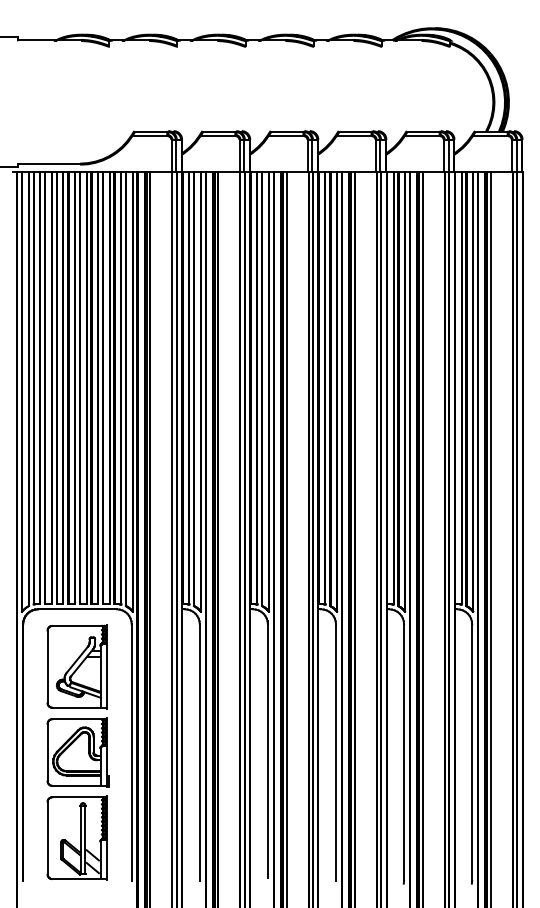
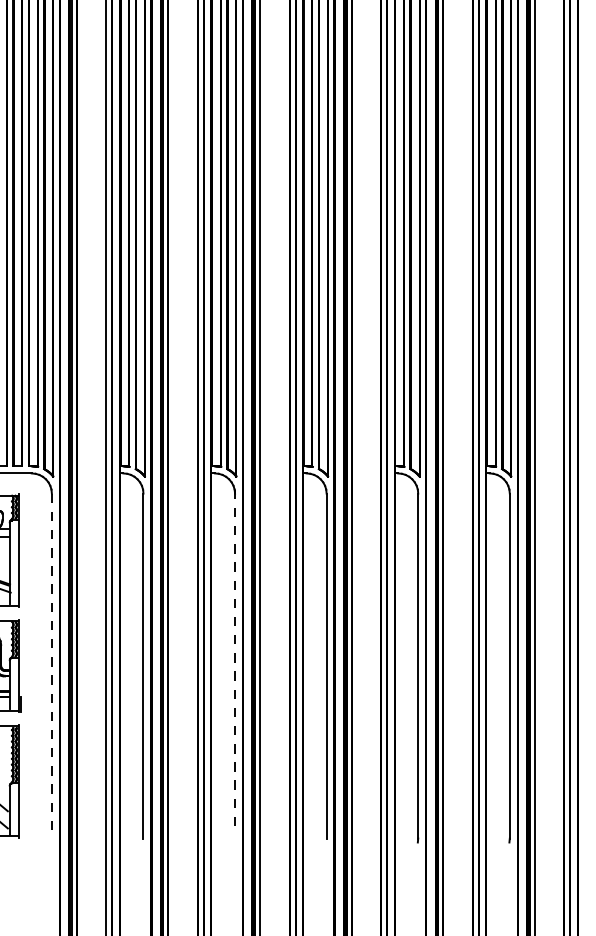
line: (267, 750) -> (234, 663), solid -> dashed
line: (131, 753) -> (51, 667), solid -> dashed

